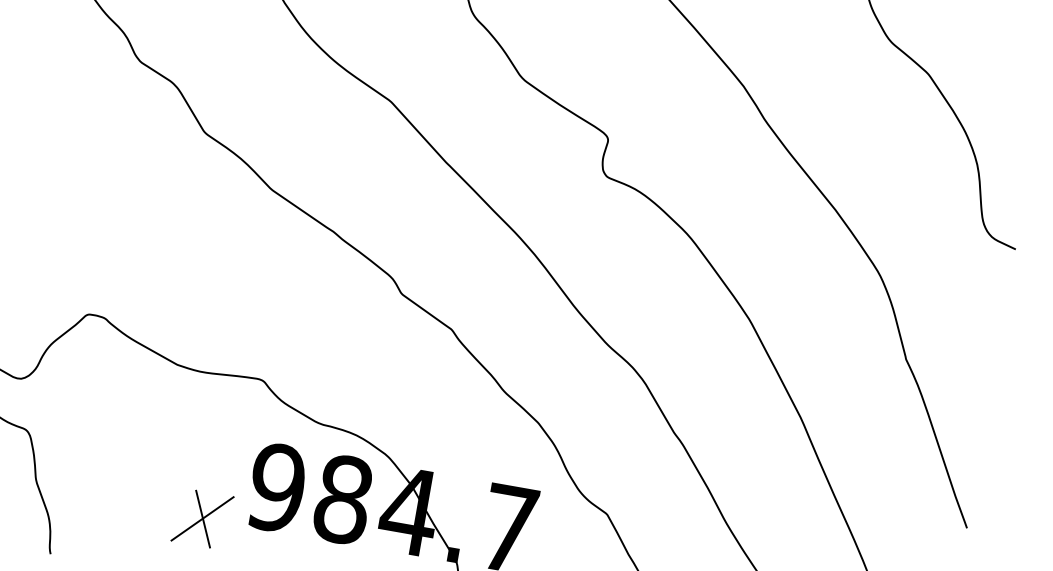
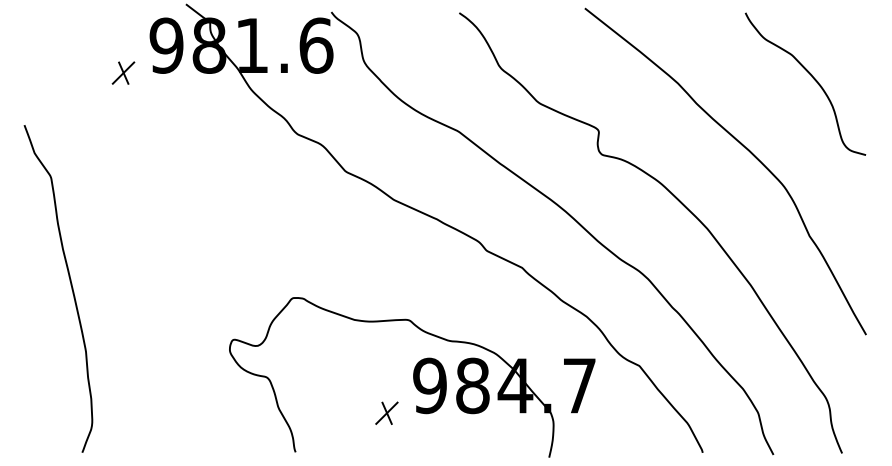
part: (202, 517) -> (386, 412), size x0.62

